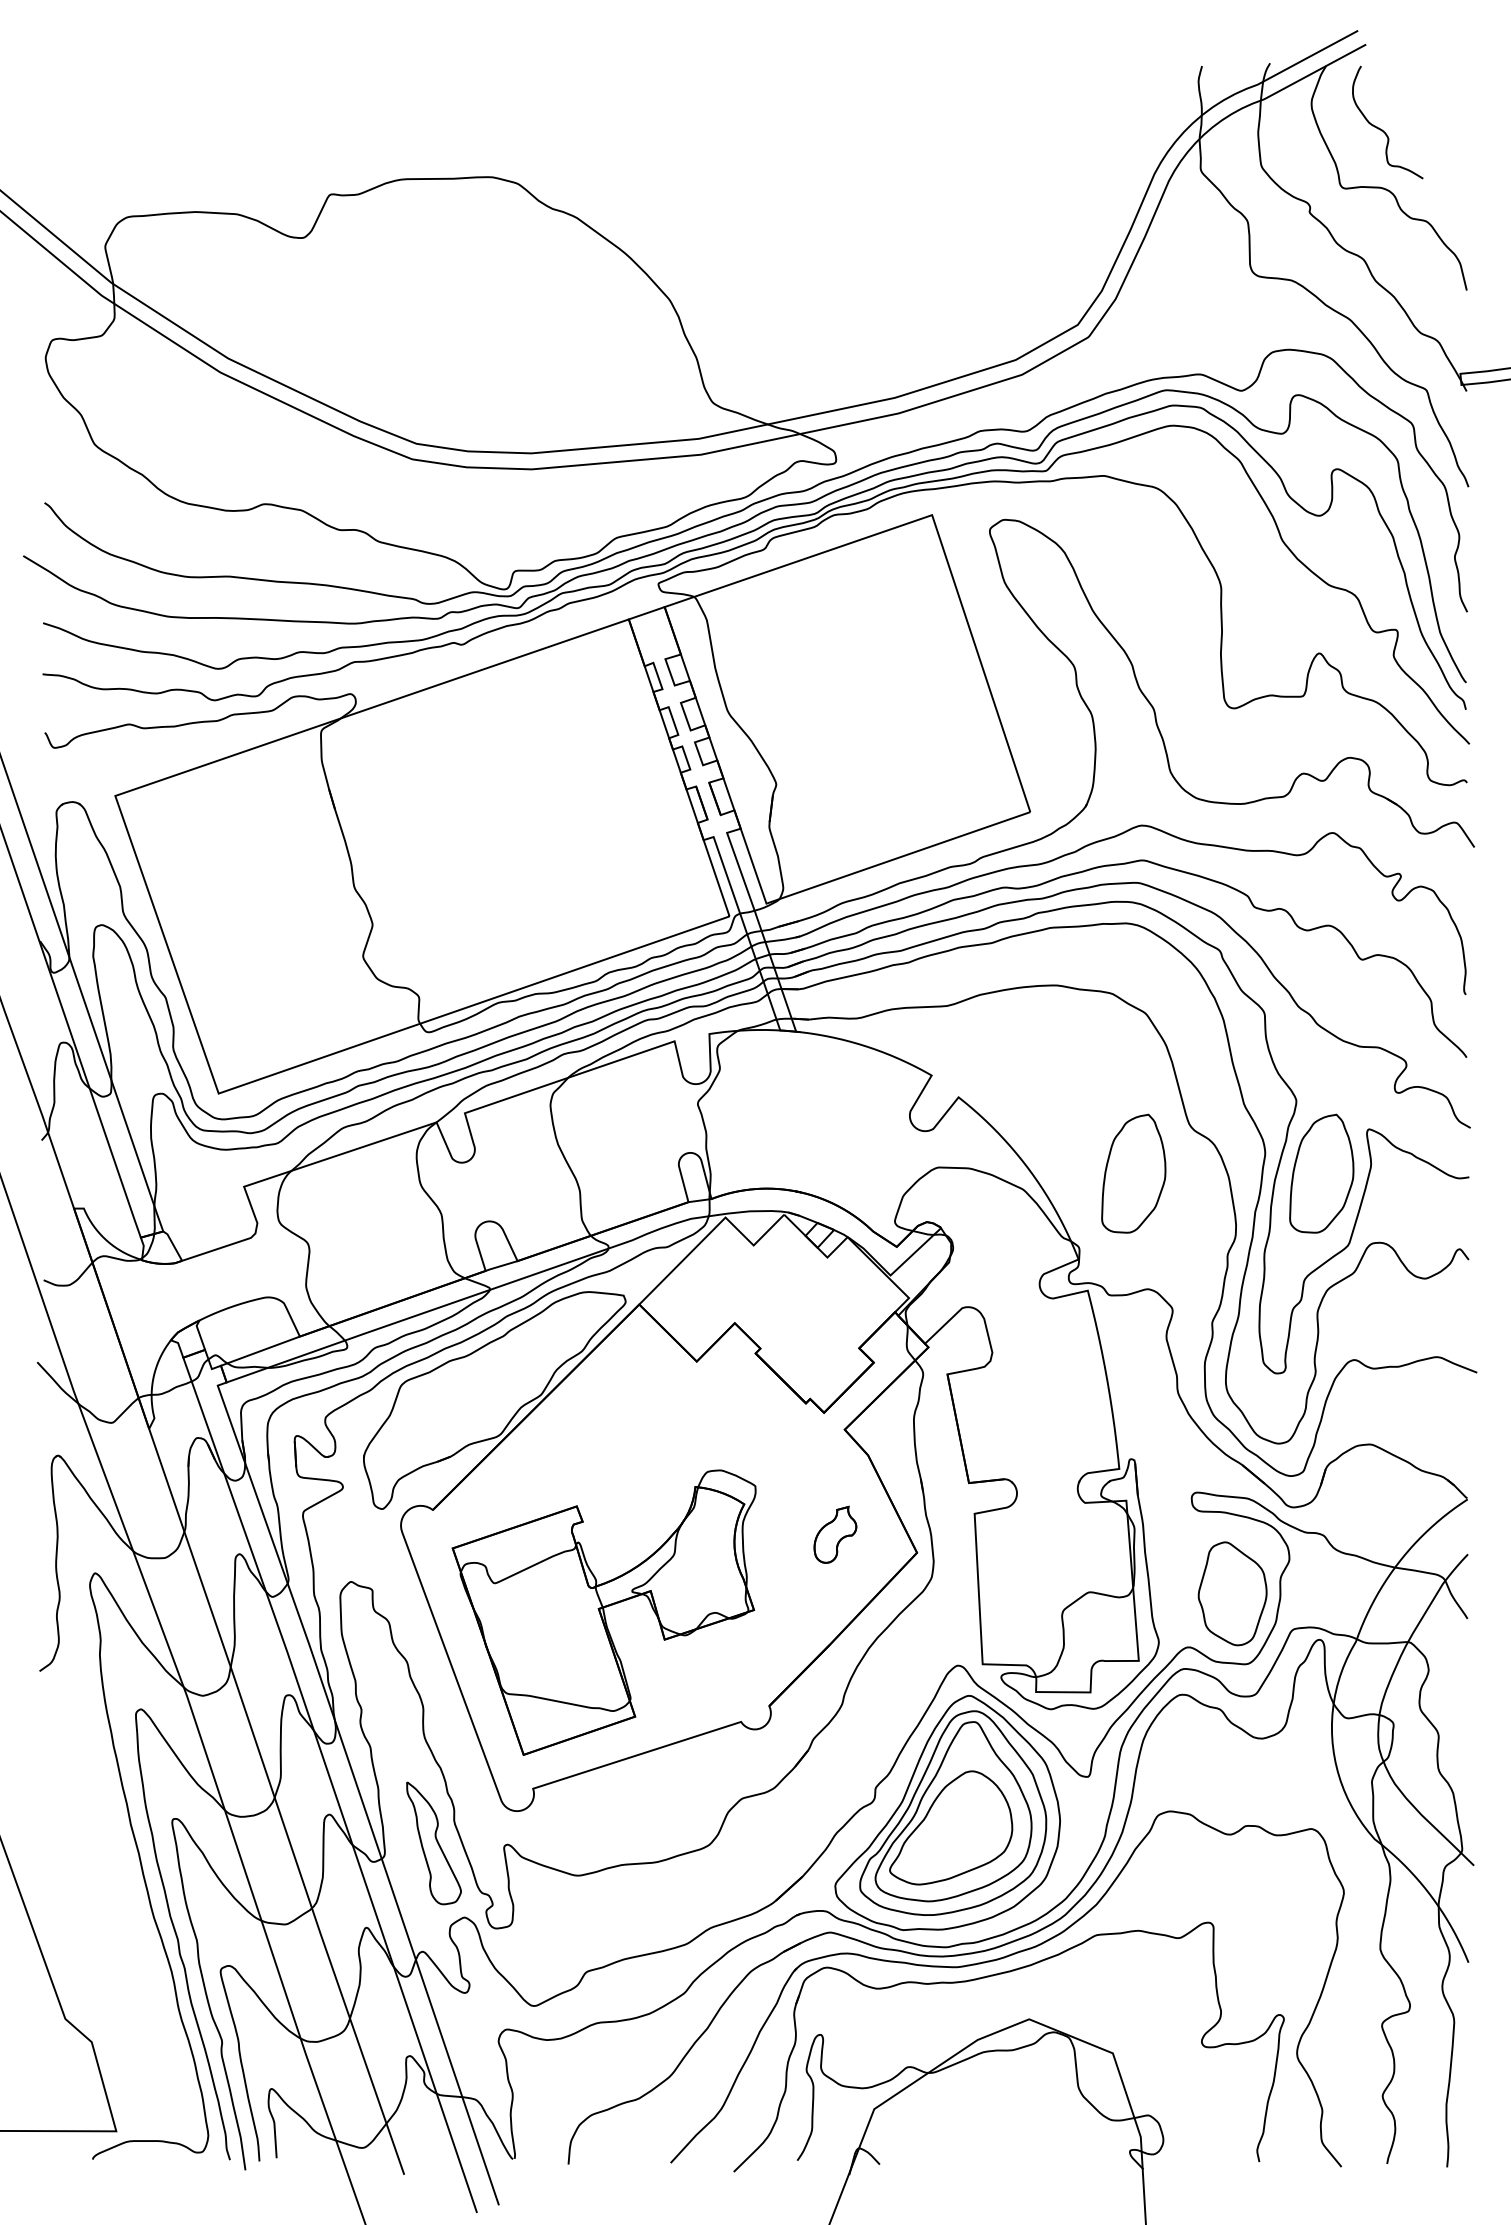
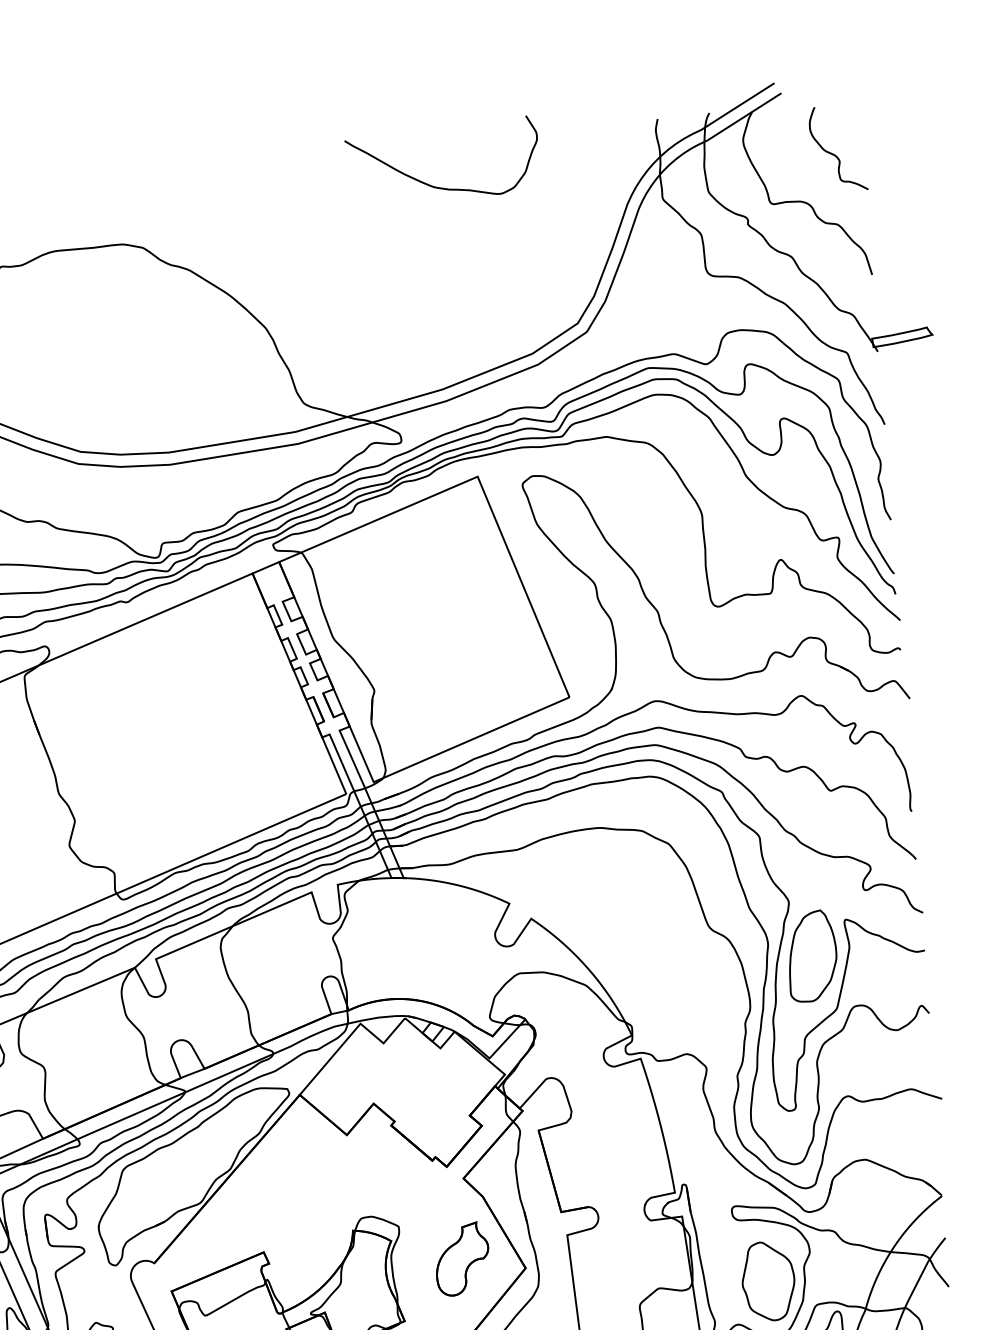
curve: (1382, 129) -> (834, 154), moved
curve: (910, 133) -> (439, 187), added
part: (1133, 1173) -> (668, 966), removed
part: (835, 1534) -> (462, 1258), size x1.67

